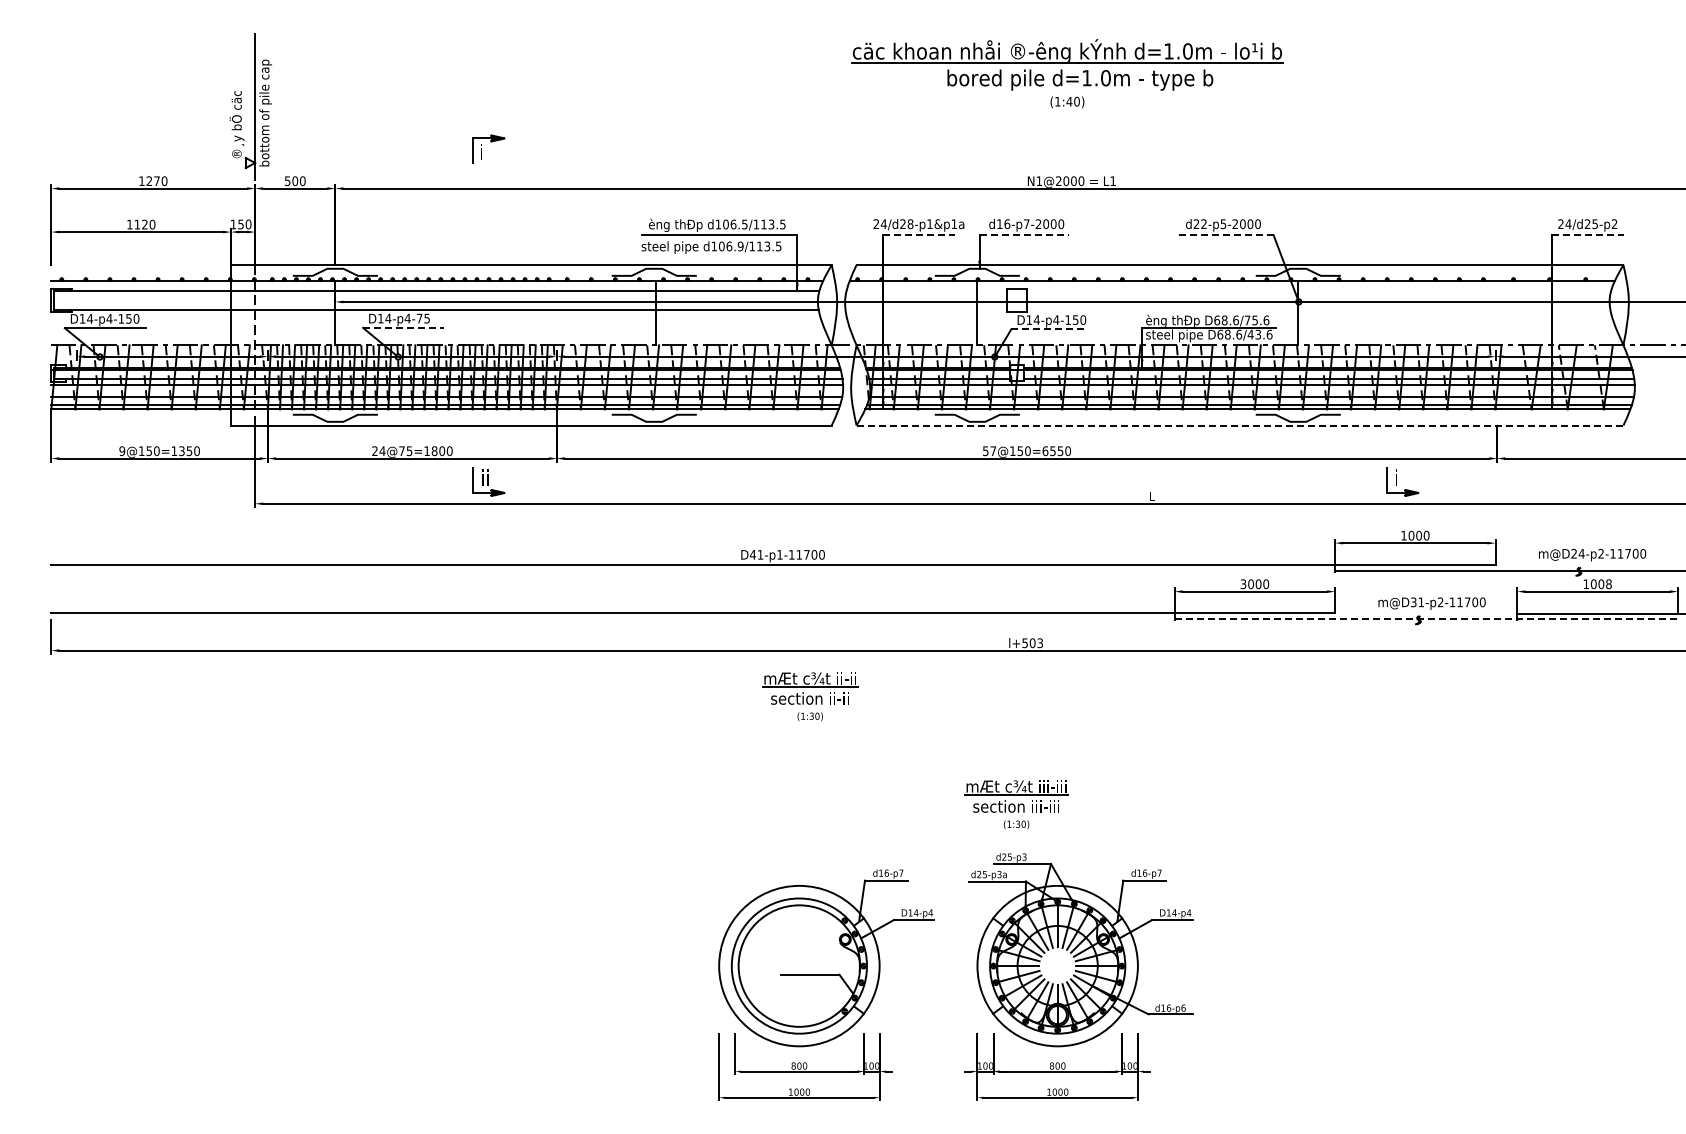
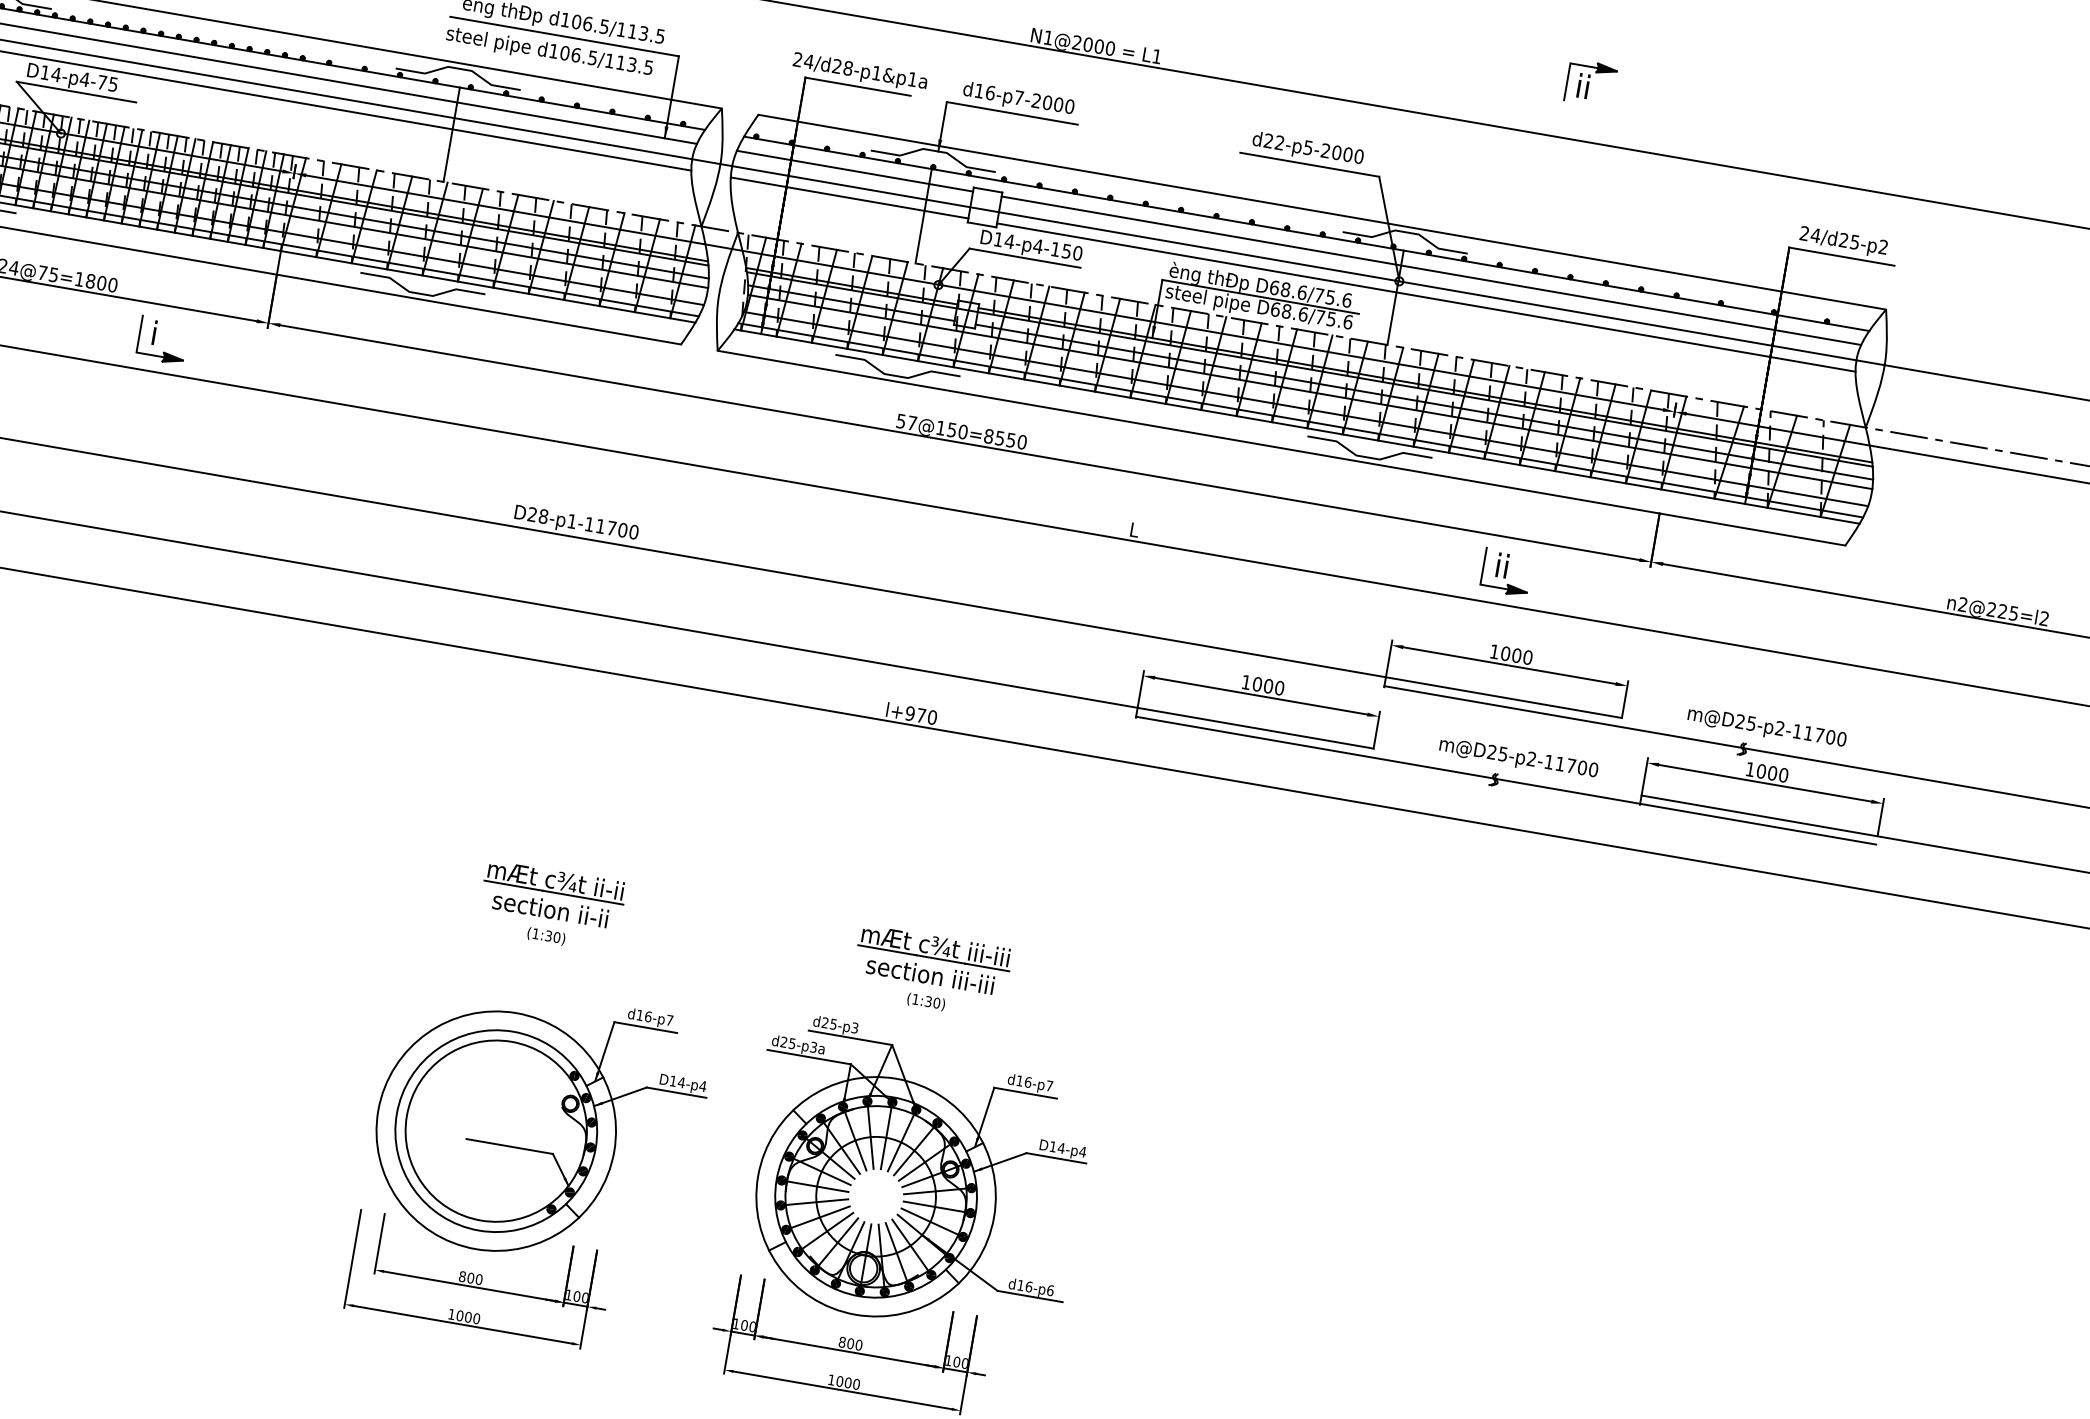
part: (1402, 148) -> (1590, 82), added
line: (919, 235) -> (858, 87), dashed -> solid
line: (1024, 235) -> (1012, 113), dashed -> solid
line: (1226, 235) -> (1309, 165), dashed -> solid
line: (1588, 235) -> (1842, 257), dashed -> solid
text: (740, 246) -> (592, 58), d106.9/113.5 -> d106.5/113.5
line: (926, 291) -> (854, 171), added
line: (1318, 291) -> (1430, 271), added
line: (926, 309) -> (849, 197), added
line: (1318, 309) -> (1426, 297), added
line: (403, 327) -> (76, 91), dashed -> solid
line: (1049, 329) -> (1025, 258), dashed -> solid
text: (1253, 334) -> (1324, 317), D68.6/43.6 -> D68.6/75.6
line: (1239, 425) -> (1280, 447), dashed -> solid
text: (1045, 450) -> (989, 435), 57@150=6550 -> 57@150=8550
text: (487, 477) -> (161, 333), ii -> i
text: (1401, 477) -> (1505, 565), i -> ii
text: (1581, 553) -> (1751, 723), m@D24-p2-11700 -> m@D25-p2-11700
text: (756, 554) -> (537, 515), D41-p1-11700 -> D28-p1-11700
text: (1608, 583) -> (1783, 774), 1008 -> 1000
text: (1243, 584) -> (1246, 682), 3000 -> 1000
text: (1417, 602) -> (1497, 753), m@D31-p2-11700 -> m@D25-p2-11700
line: (1426, 619) -> (1506, 780), dashed -> solid
text: (1032, 643) -> (921, 715), l+503 -> l+970
part: (810, 696) -> (551, 906), moved
part: (1016, 804) -> (931, 972), moved

